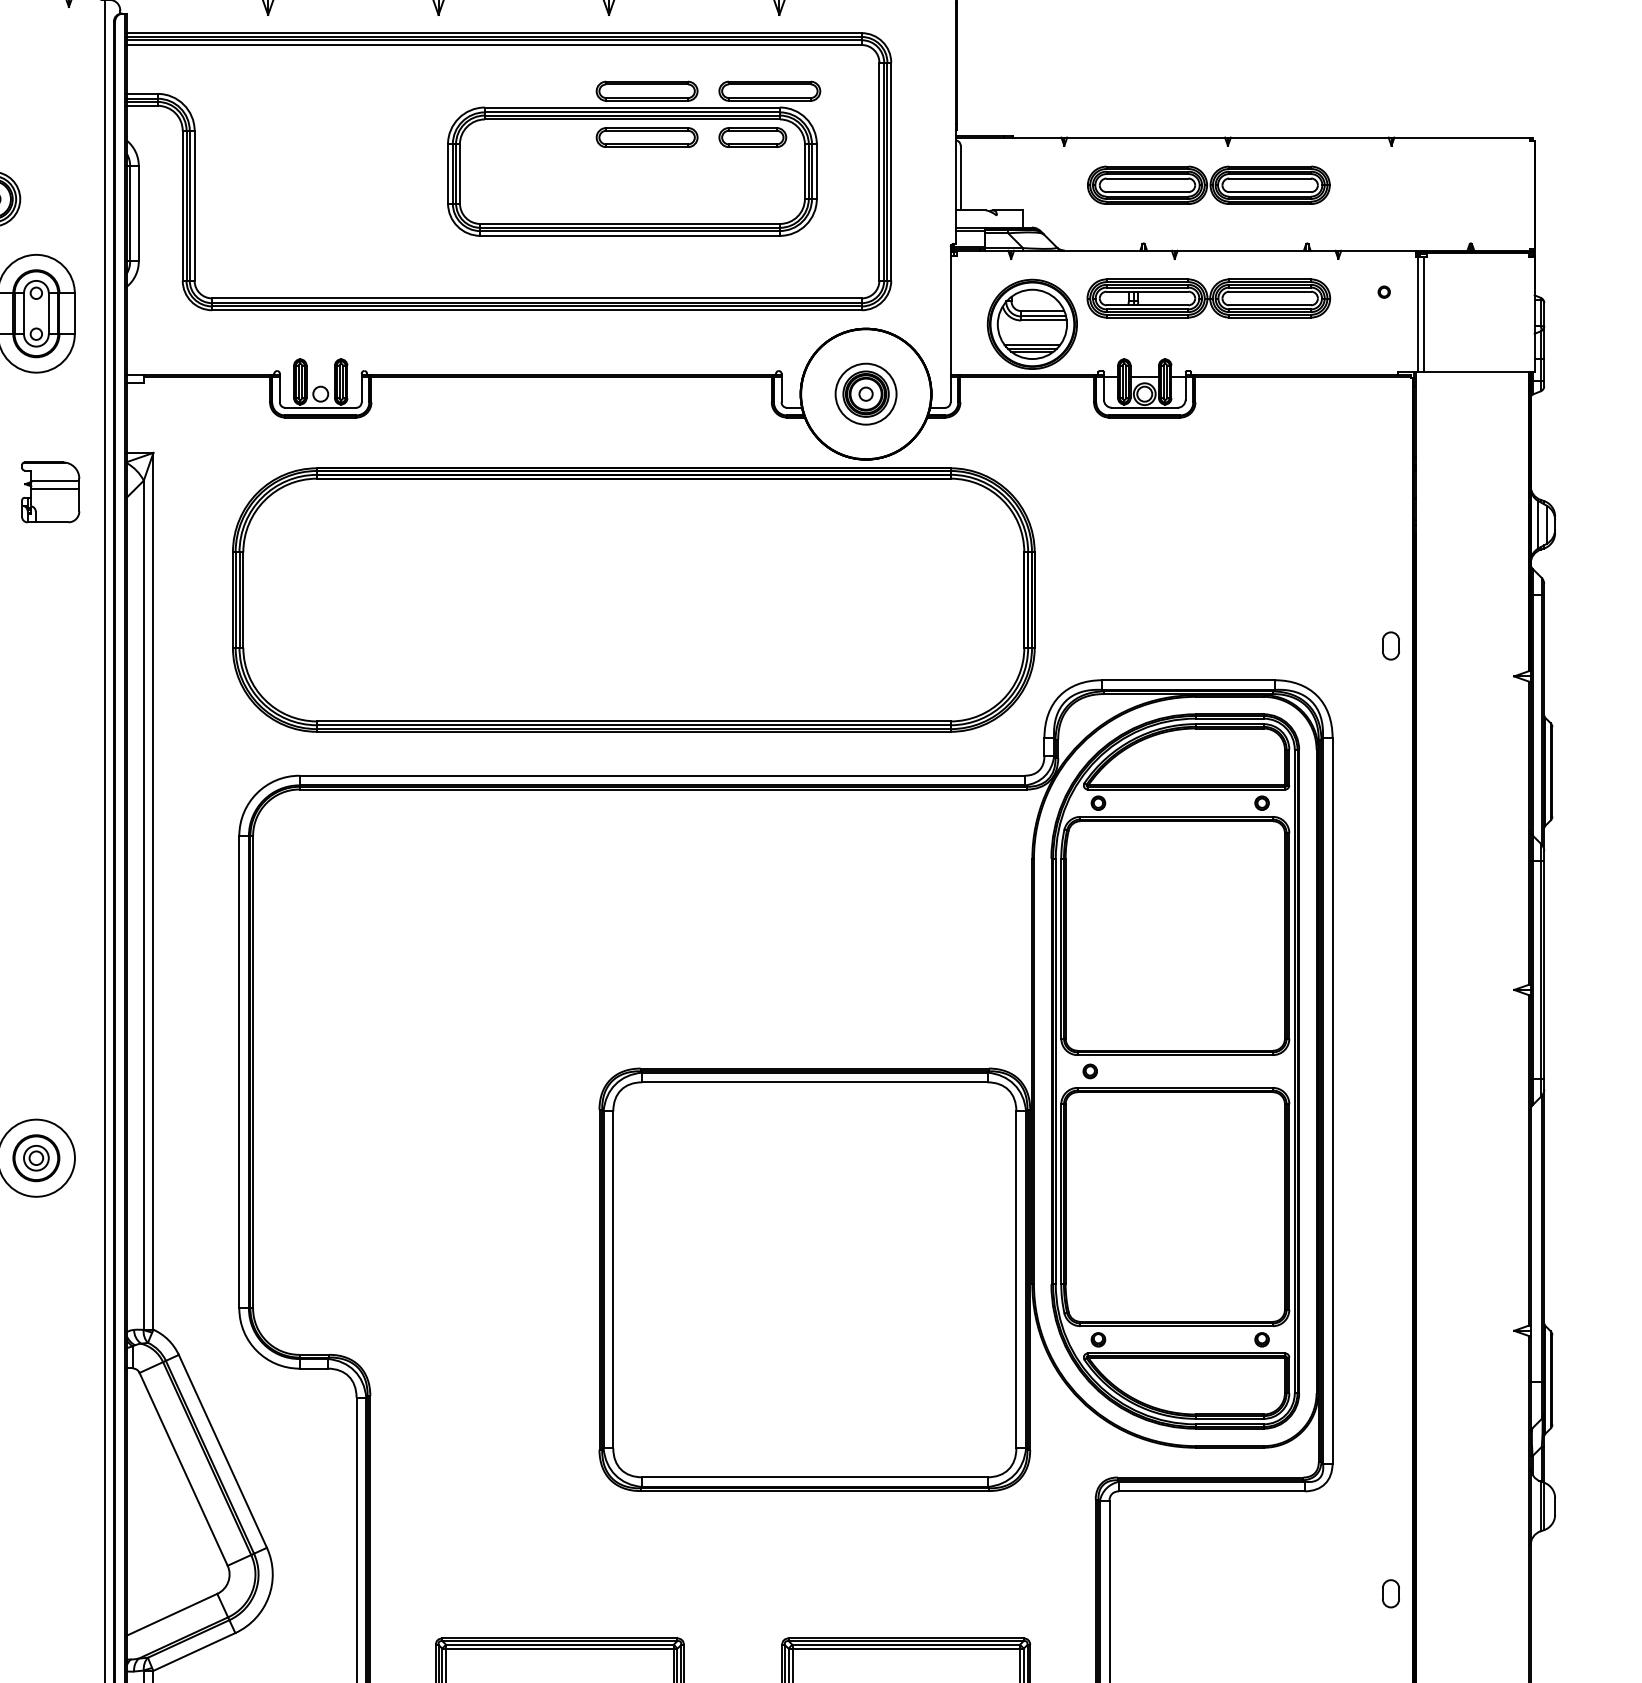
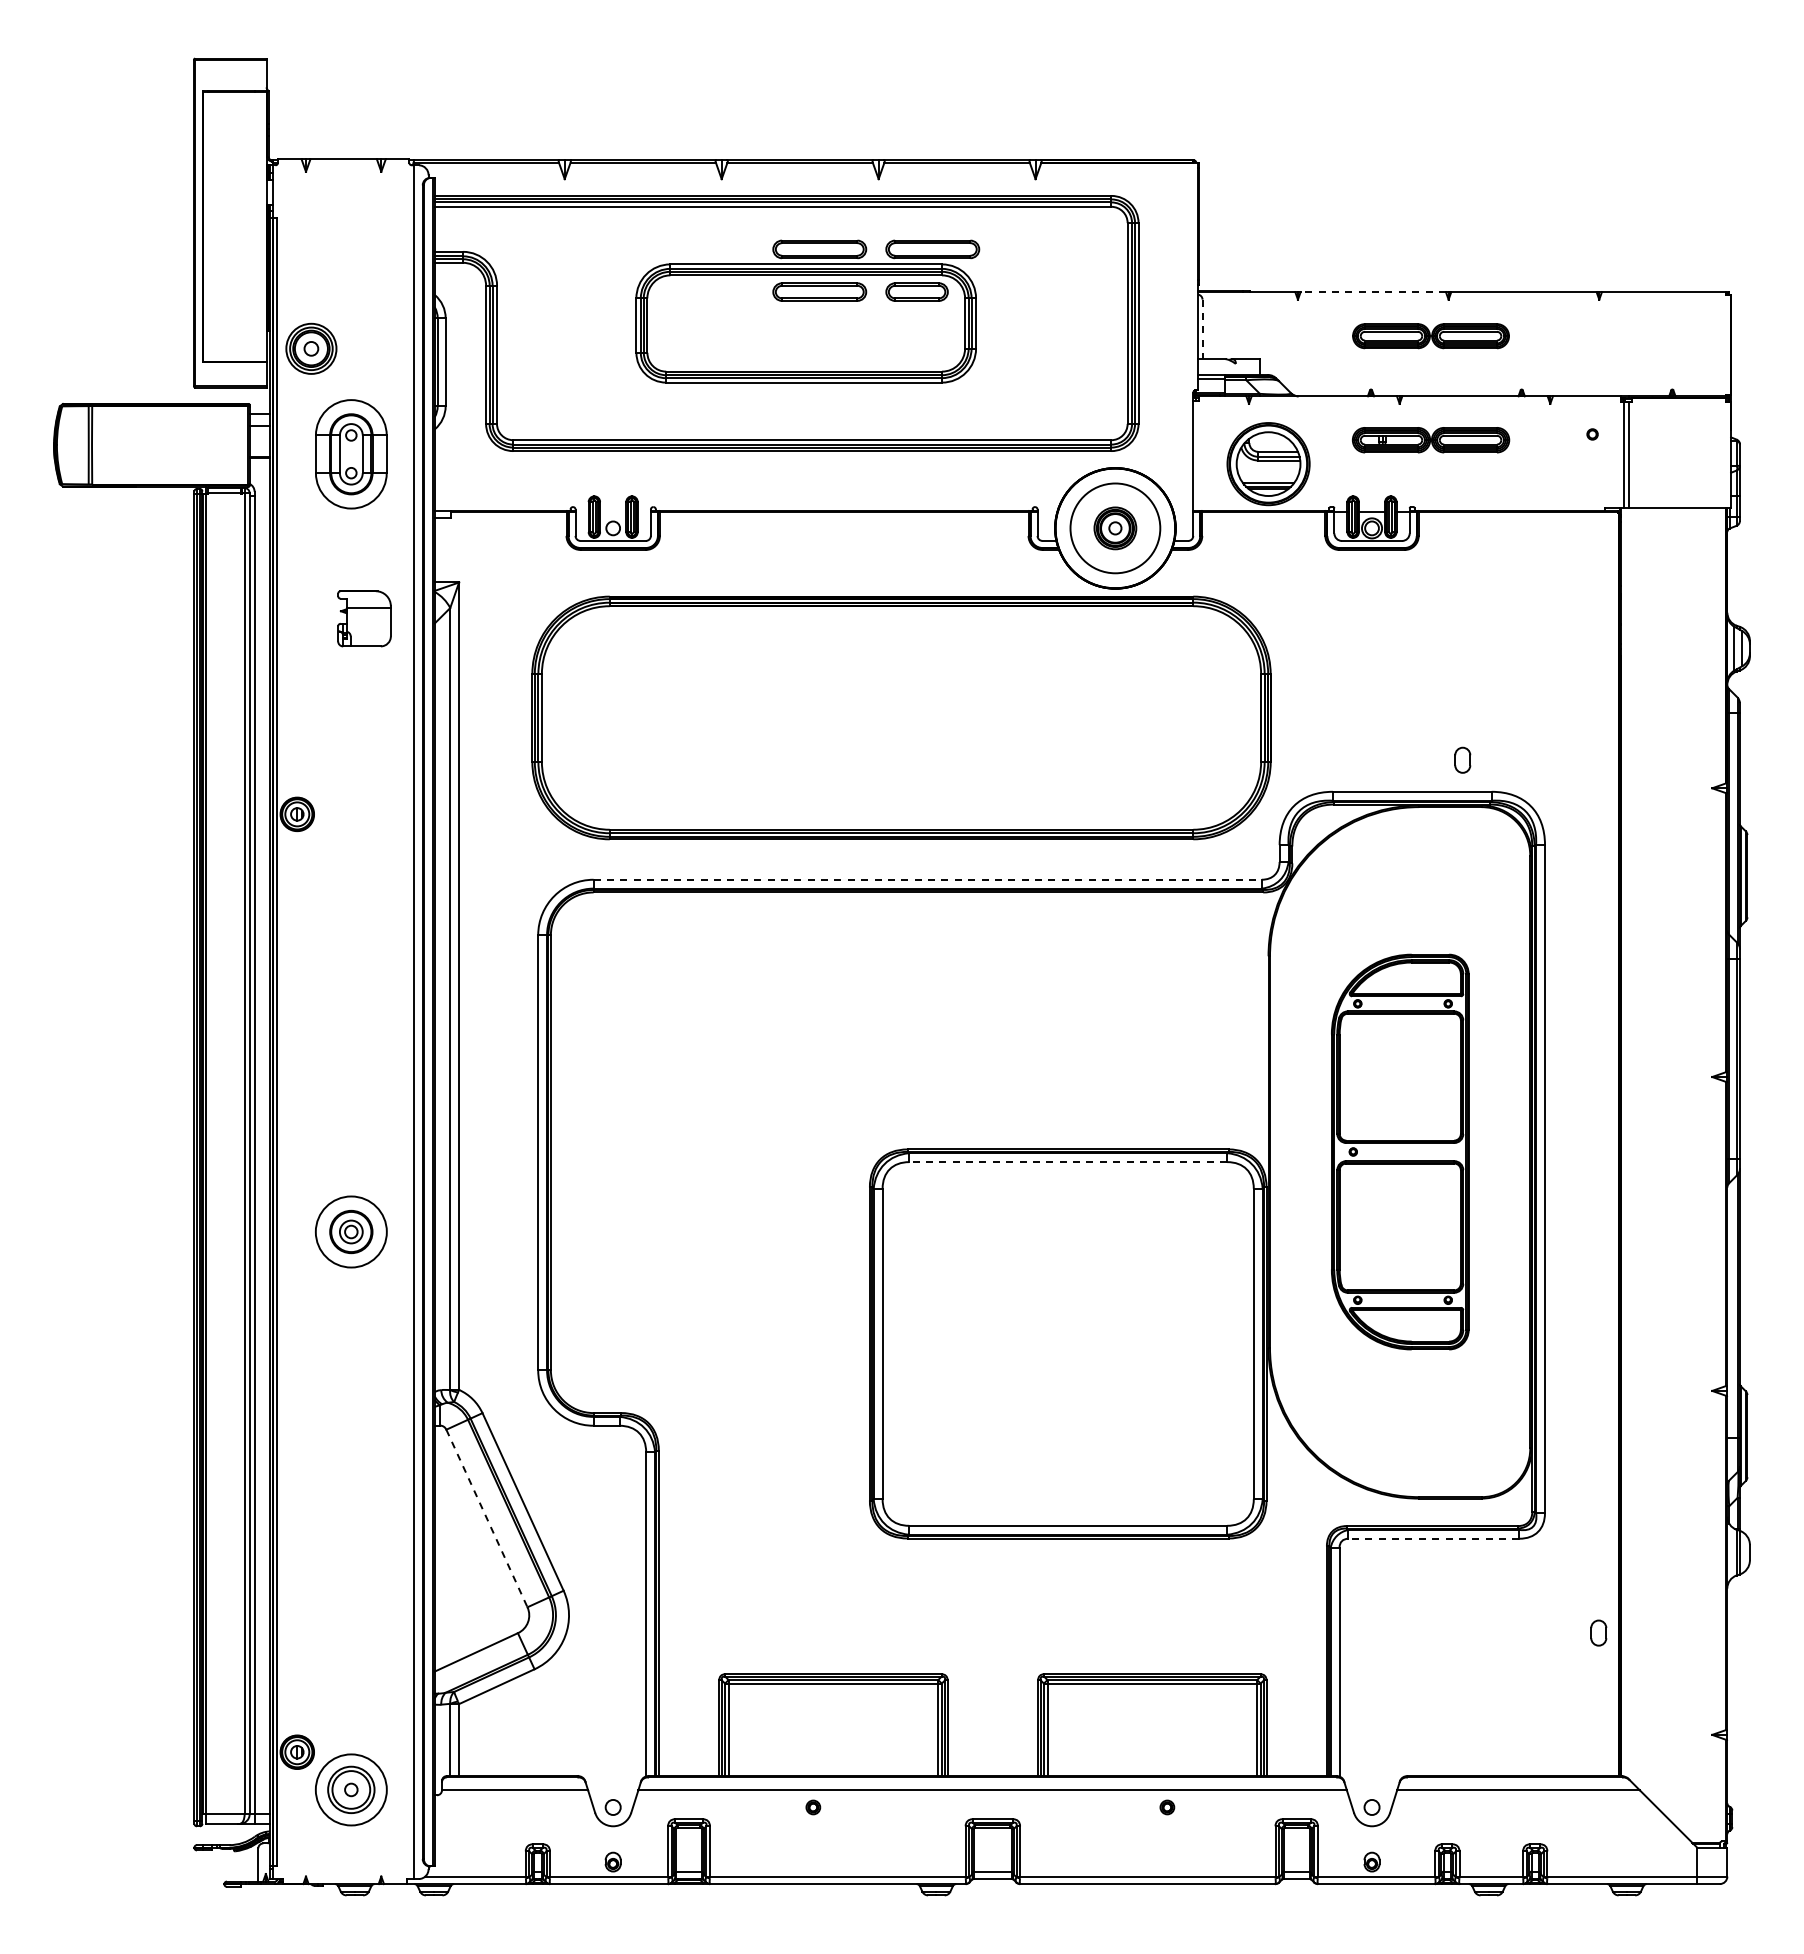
line: (1146, 138) -> (1373, 292), solid -> dashed
part: (633, 158) -> (807, 311), moved
line: (960, 178) -> (1202, 329), solid -> dashed
part: (1208, 185) -> (1430, 336), size x0.7
part: (1208, 297) -> (1430, 439), size x0.7
circle: (866, 394) -> (1115, 528), size x1.6
line: (55, 489) -> (368, 616), removed
part: (1390, 645) -> (1462, 759), moved
line: (663, 775) -> (928, 879), solid -> dashed
part: (1175, 1070) -> (1400, 1151), size x0.6
line: (815, 1082) -> (1068, 1162), solid -> dashed
line: (183, 1469) -> (486, 1518), solid -> dashed
line: (1211, 1491) -> (1433, 1538), solid -> dashed

